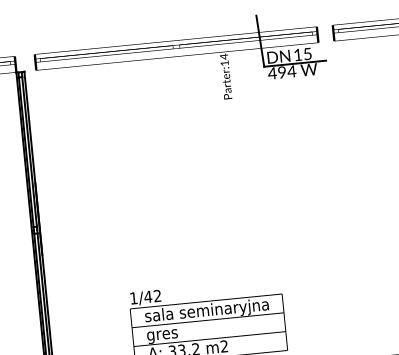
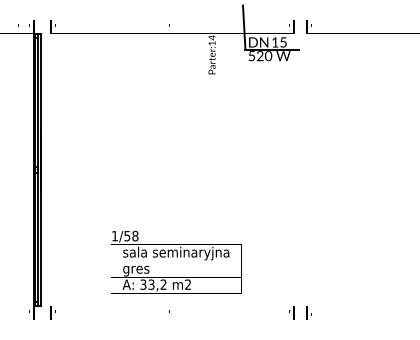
text: (282, 72) -> (260, 56), 494 -> 520
text: (153, 296) -> (131, 236), 1/42 -> 1/58

